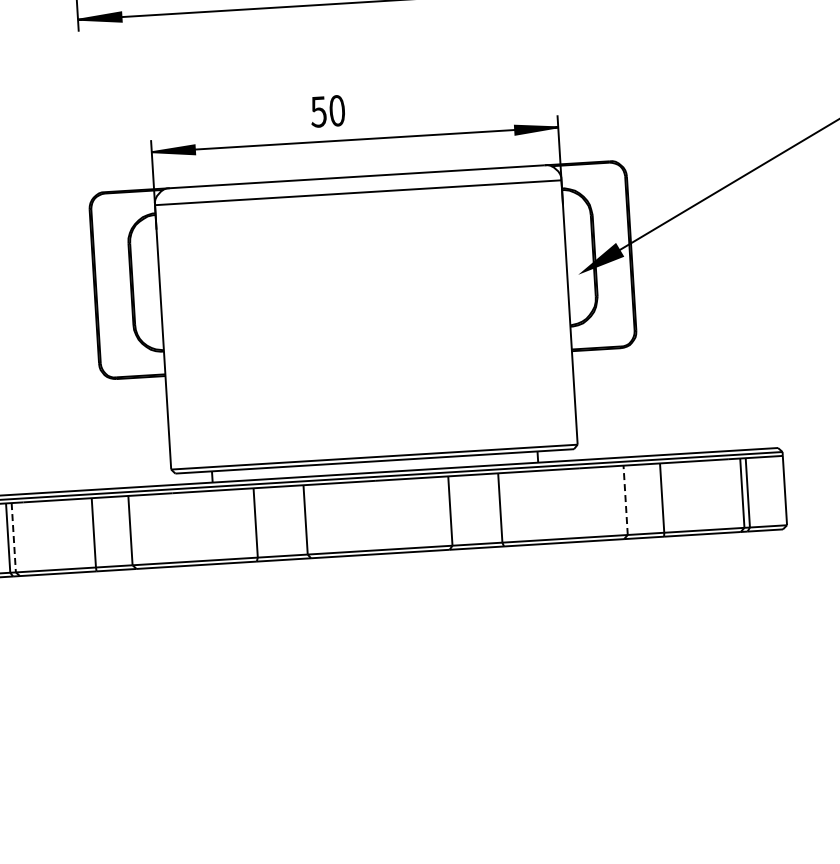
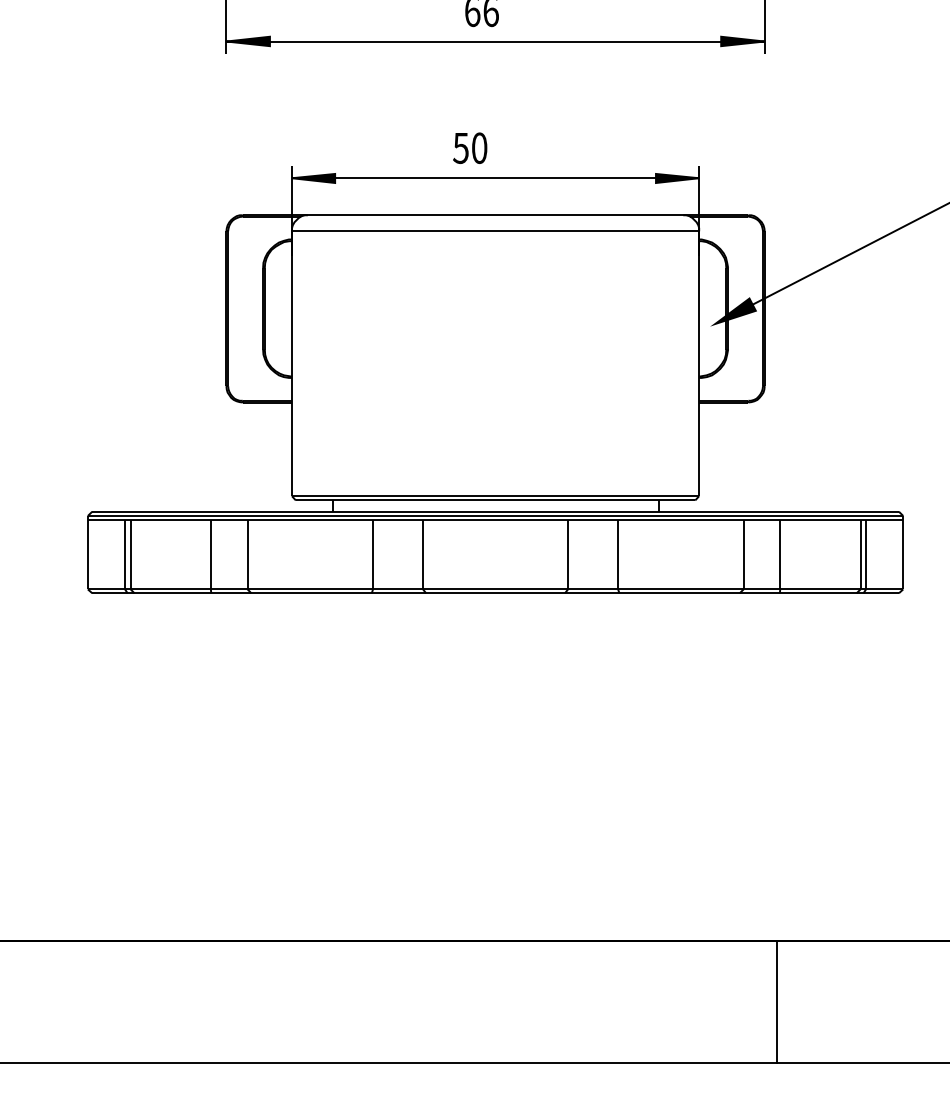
line: (625, 500) -> (743, 554), dashed -> solid
line: (13, 537) -> (130, 554), dashed -> solid

